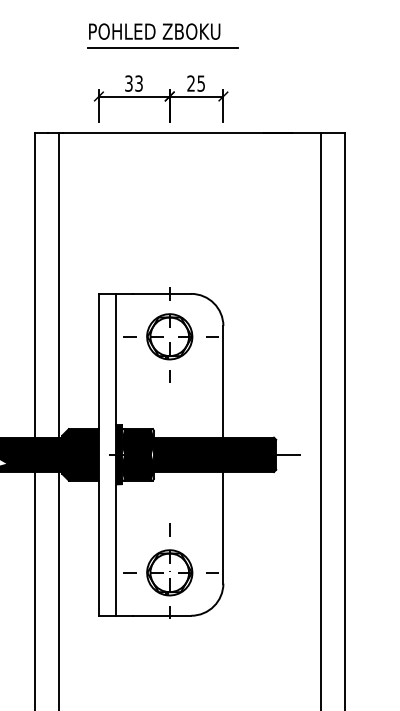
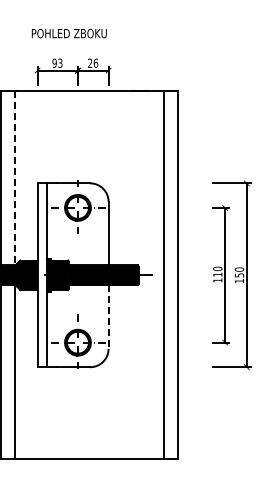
line: (161, 48) -> (73, 43), removed
text: (128, 82) -> (54, 62), 33 -> 93
text: (200, 82) -> (95, 62), 25 -> 26
line: (58, 285) -> (14, 178), solid -> dashed
line: (223, 526) -> (108, 316), solid -> dashed

